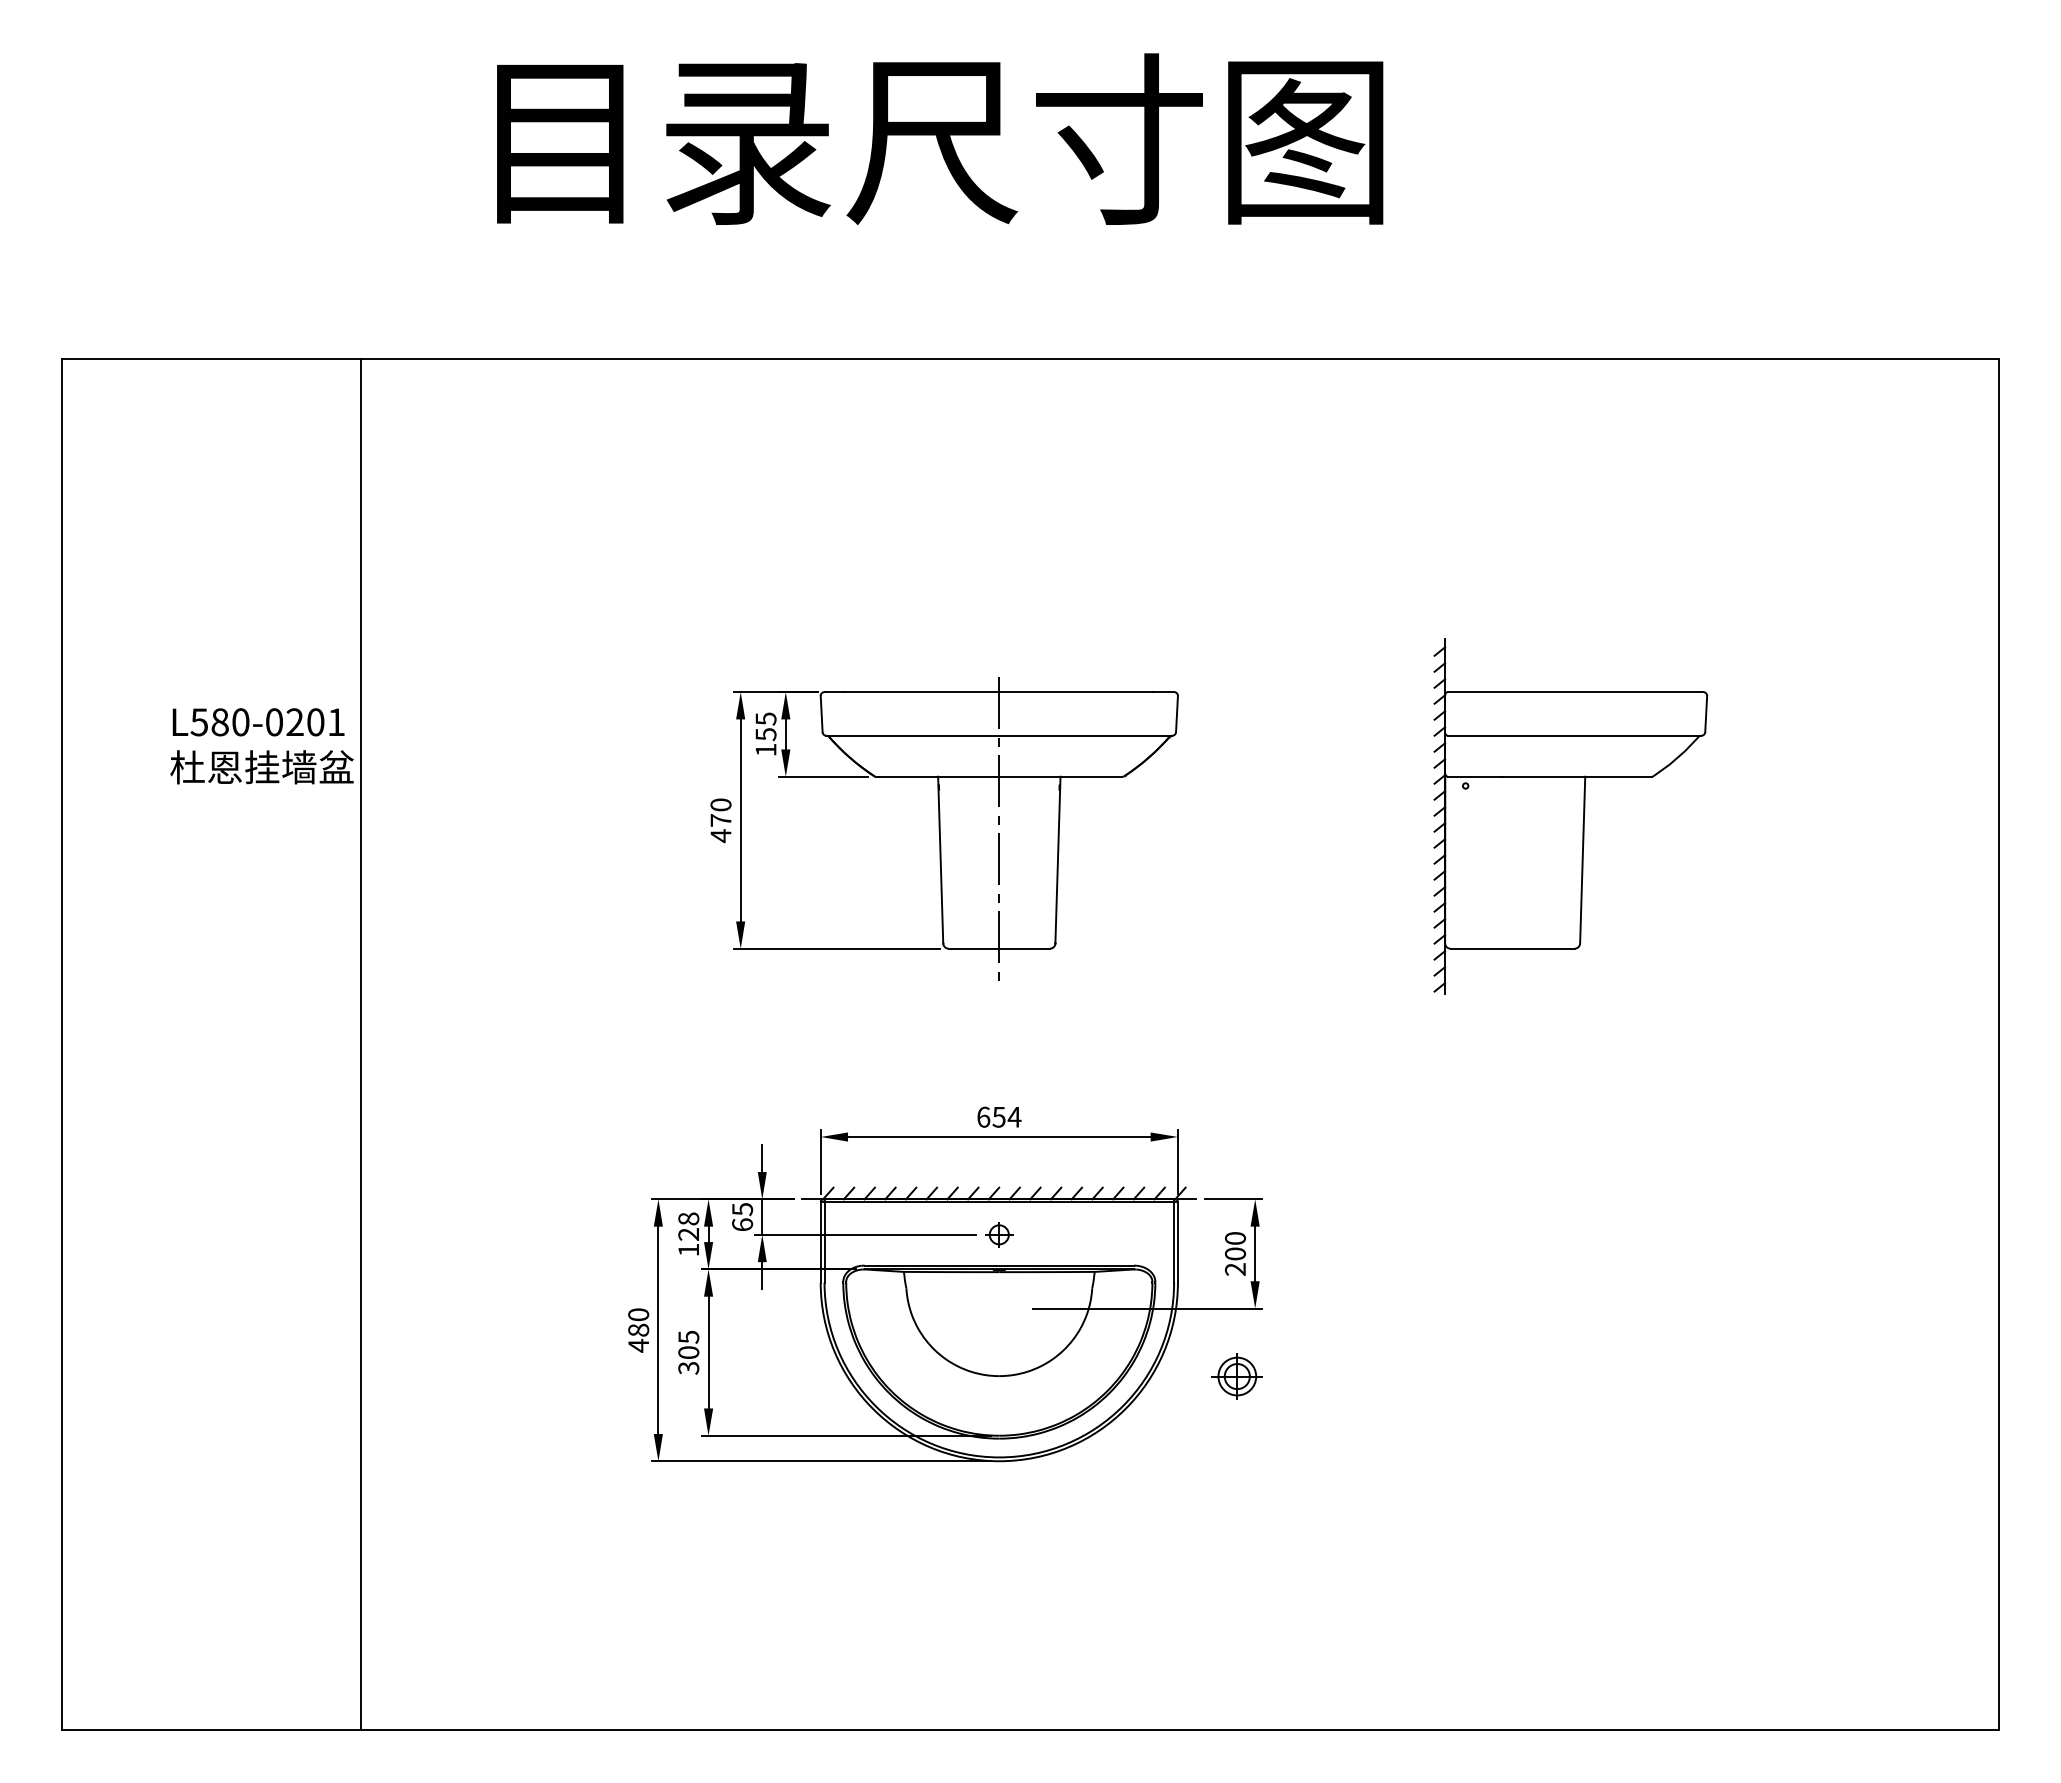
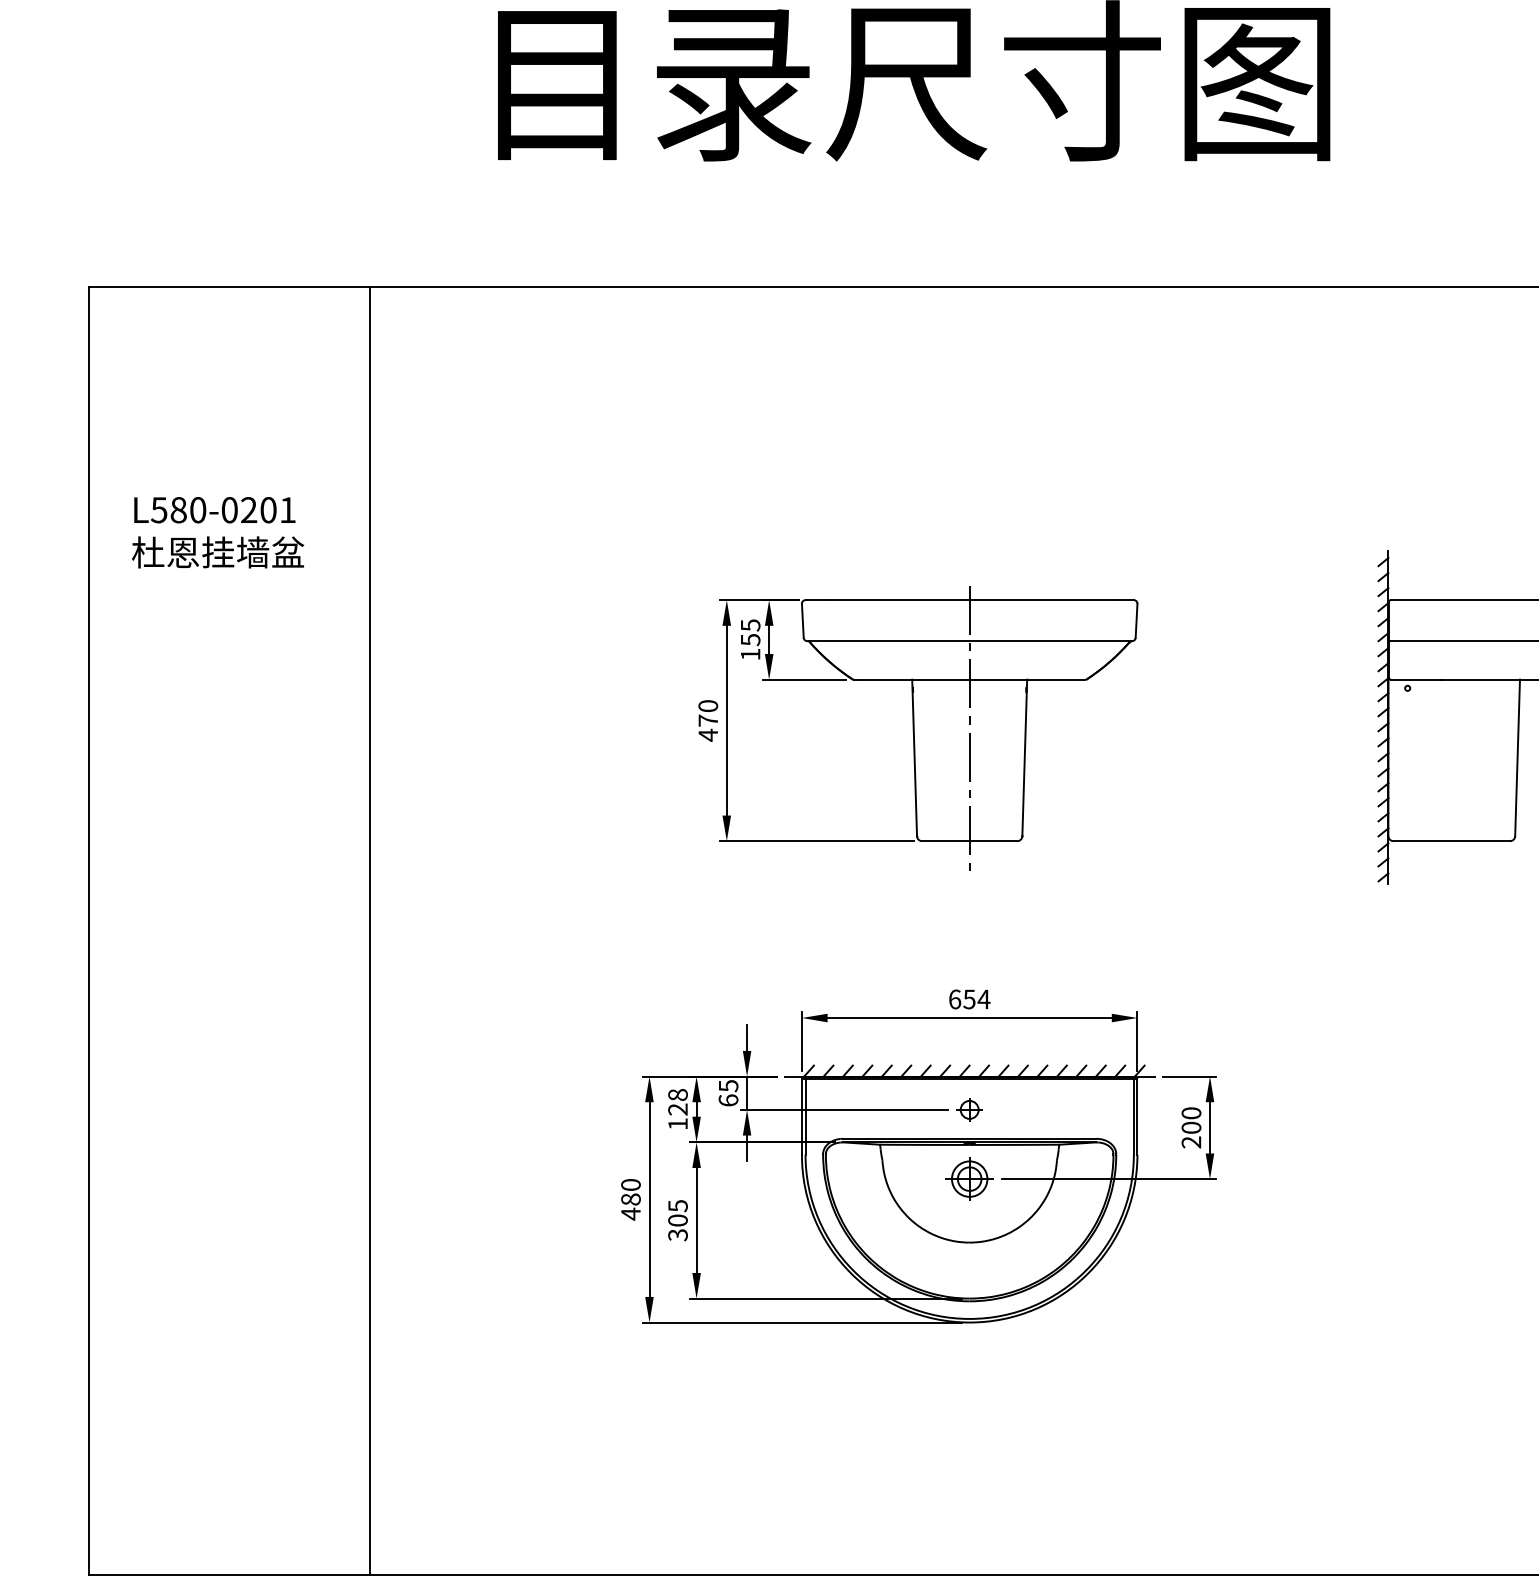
text: (261, 746) -> (217, 532), moved
part: (1236, 1376) -> (968, 1179), moved

